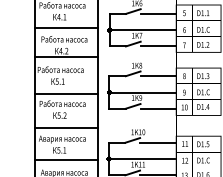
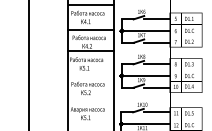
line: (66, 93) -> (90, 76), removed
line: (66, 127) -> (90, 101), removed
line: (66, 159) -> (90, 124), removed

